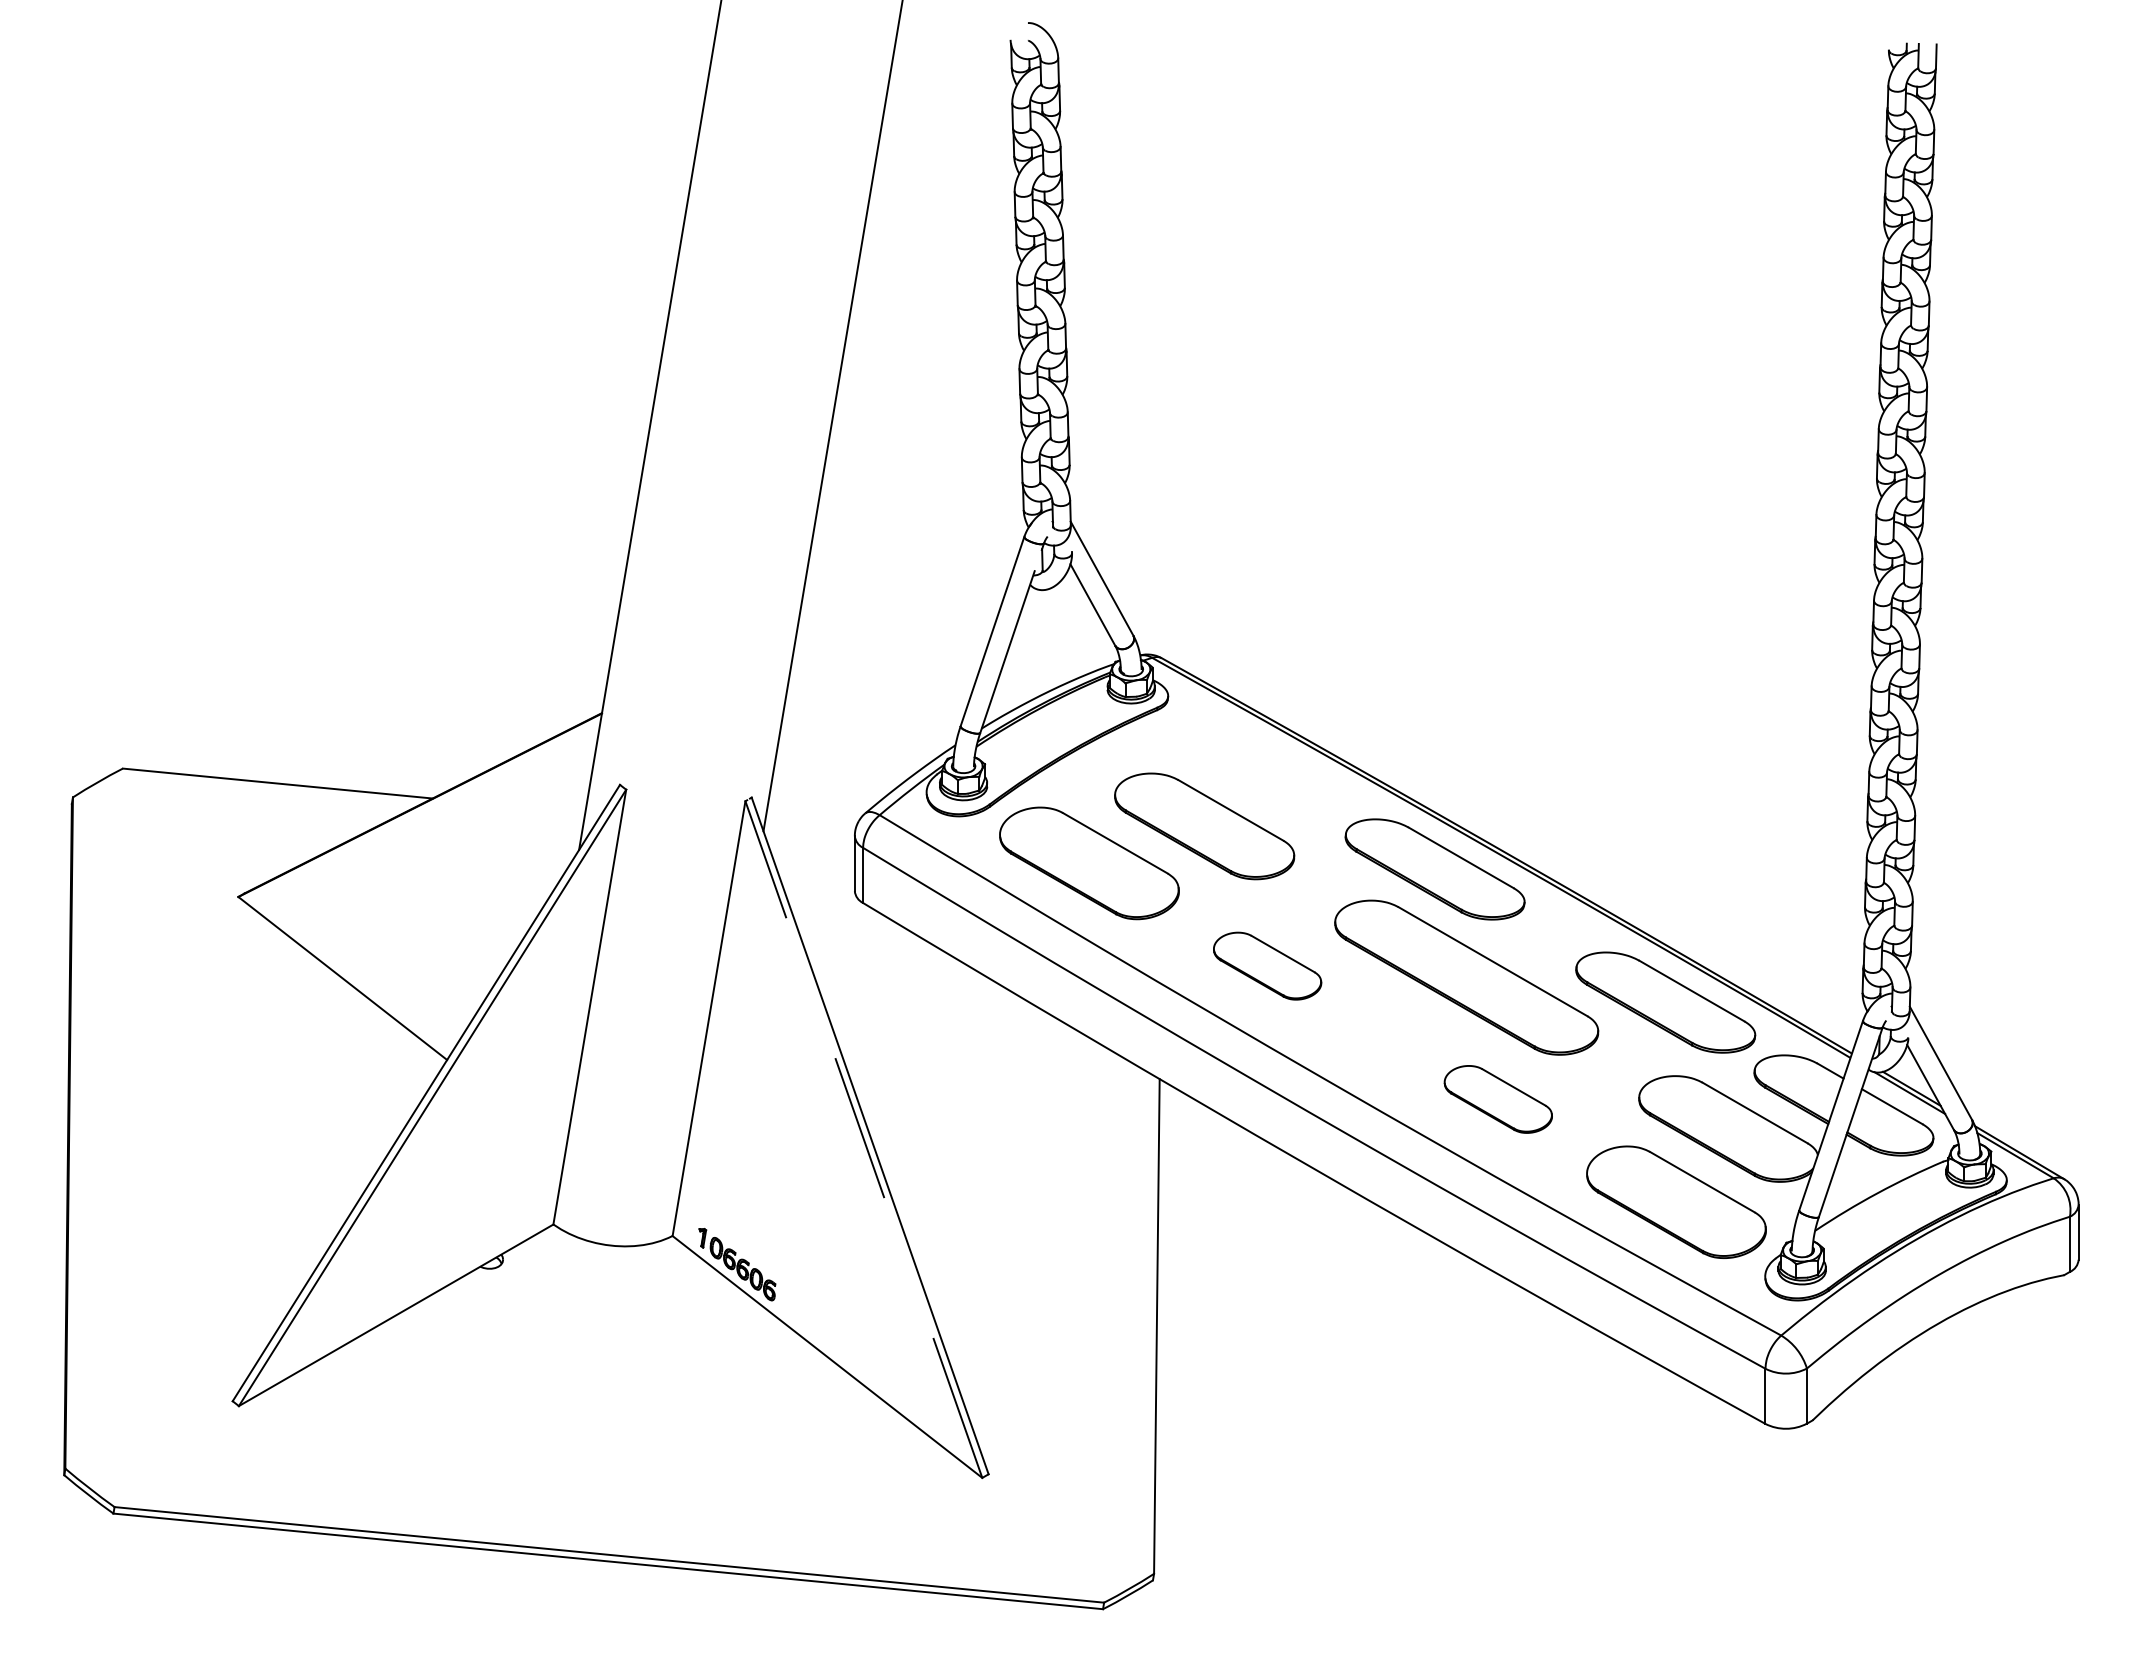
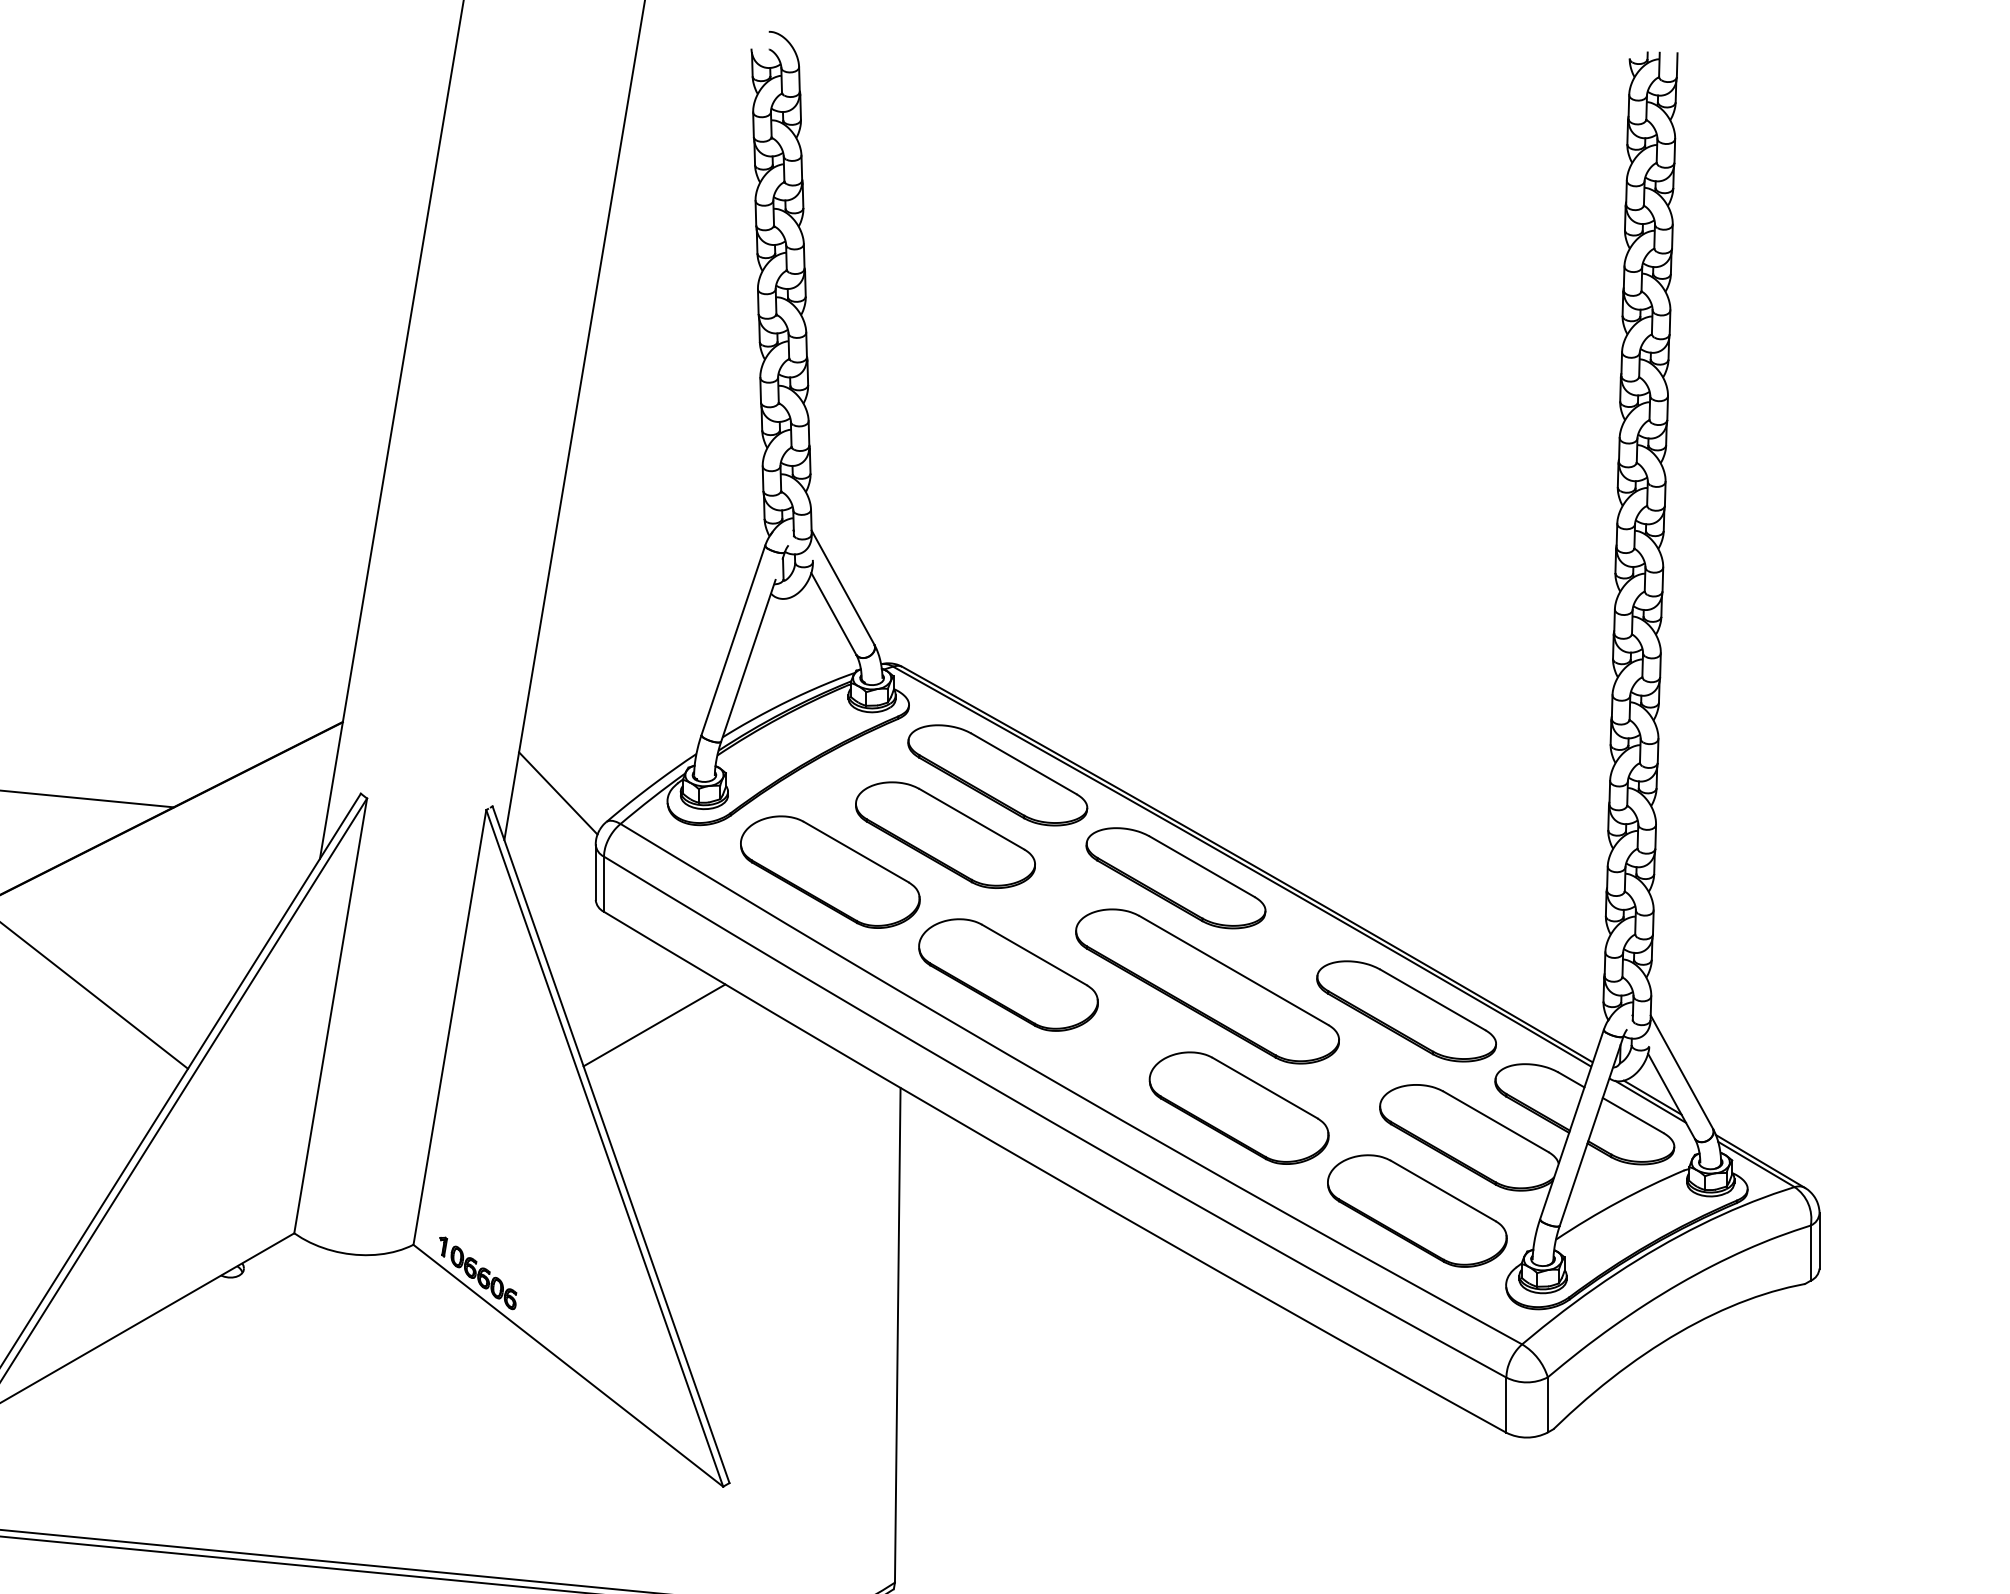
part: (1256, 766) -> (997, 775), added
line: (817, 784) -> (558, 793), added
part: (1267, 965) -> (1008, 974), size x1.67
line: (913, 1016) -> (654, 1025), added
part: (1498, 1099) -> (1239, 1108), size x1.67
line: (863, 1139) -> (604, 1148), dashed -> solid

